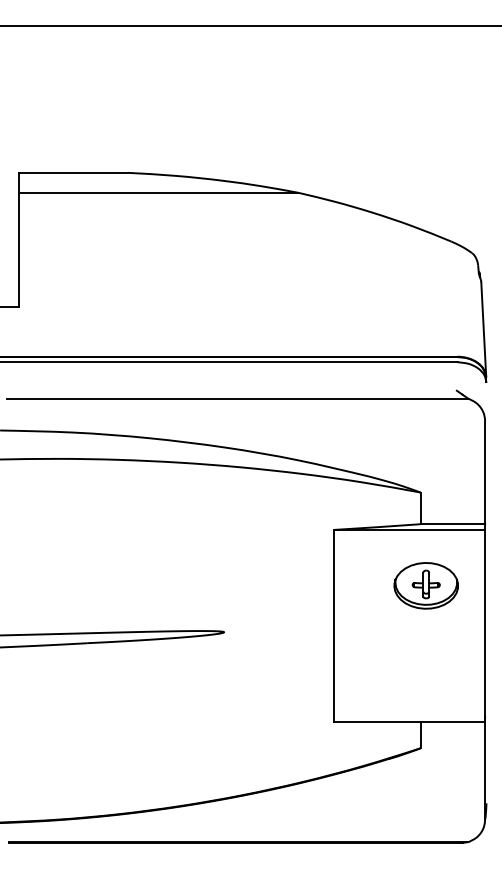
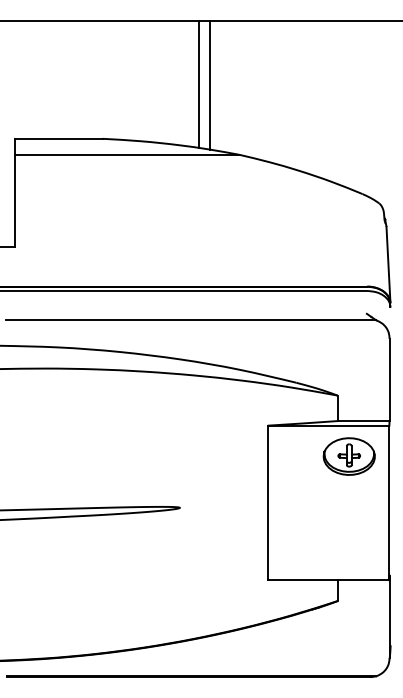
line: (247, 105) -> (198, 84), added
line: (262, 105) -> (210, 84), added
part: (425, 585) -> (348, 456), moved

